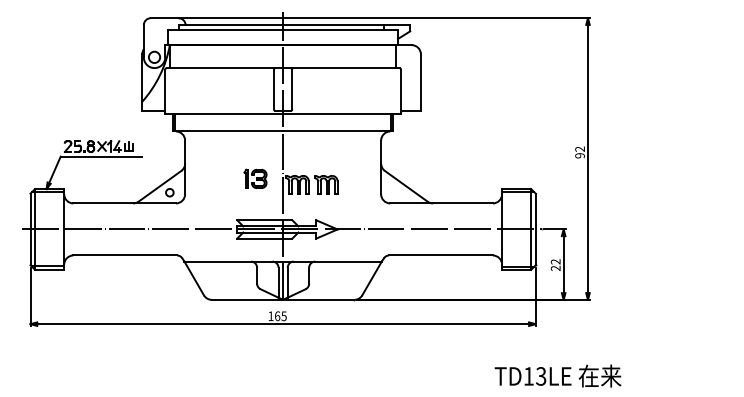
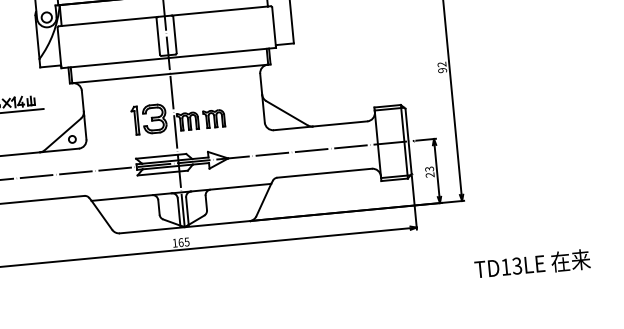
part: (255, 178) -> (149, 119), size x1.67
text: (555, 261) -> (429, 168), 22 -> 23
text: (557, 375) -> (531, 263), moved

